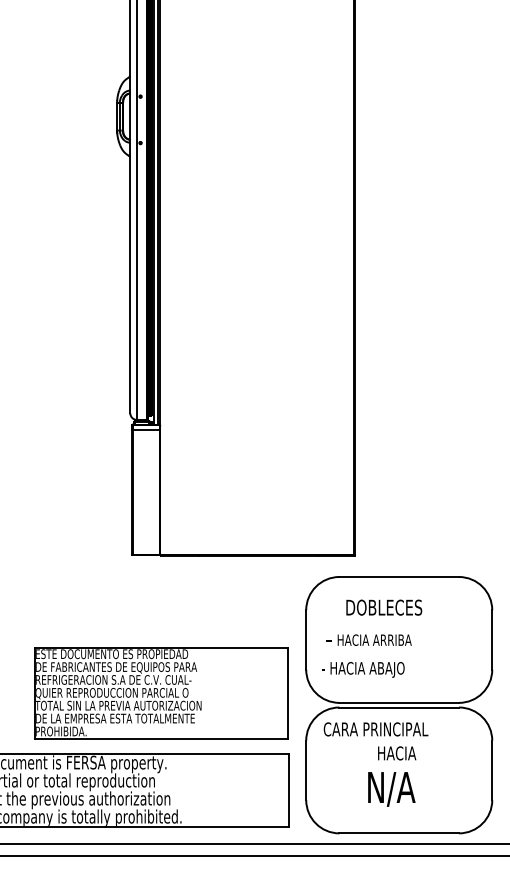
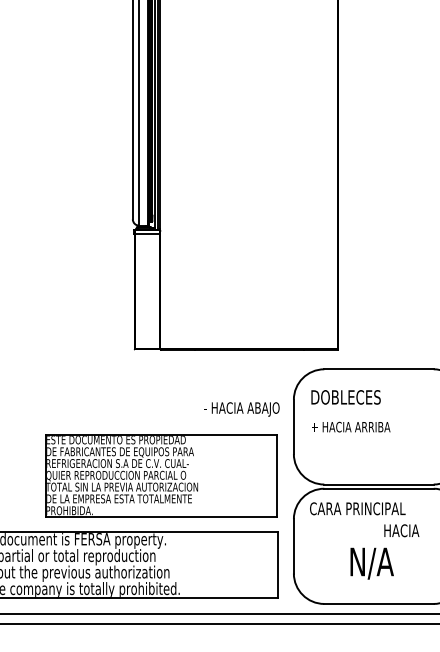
text: (384, 607) -> (346, 397), moved
text: (363, 669) -> (241, 409), moved
text: (397, 753) -> (402, 530), moved

